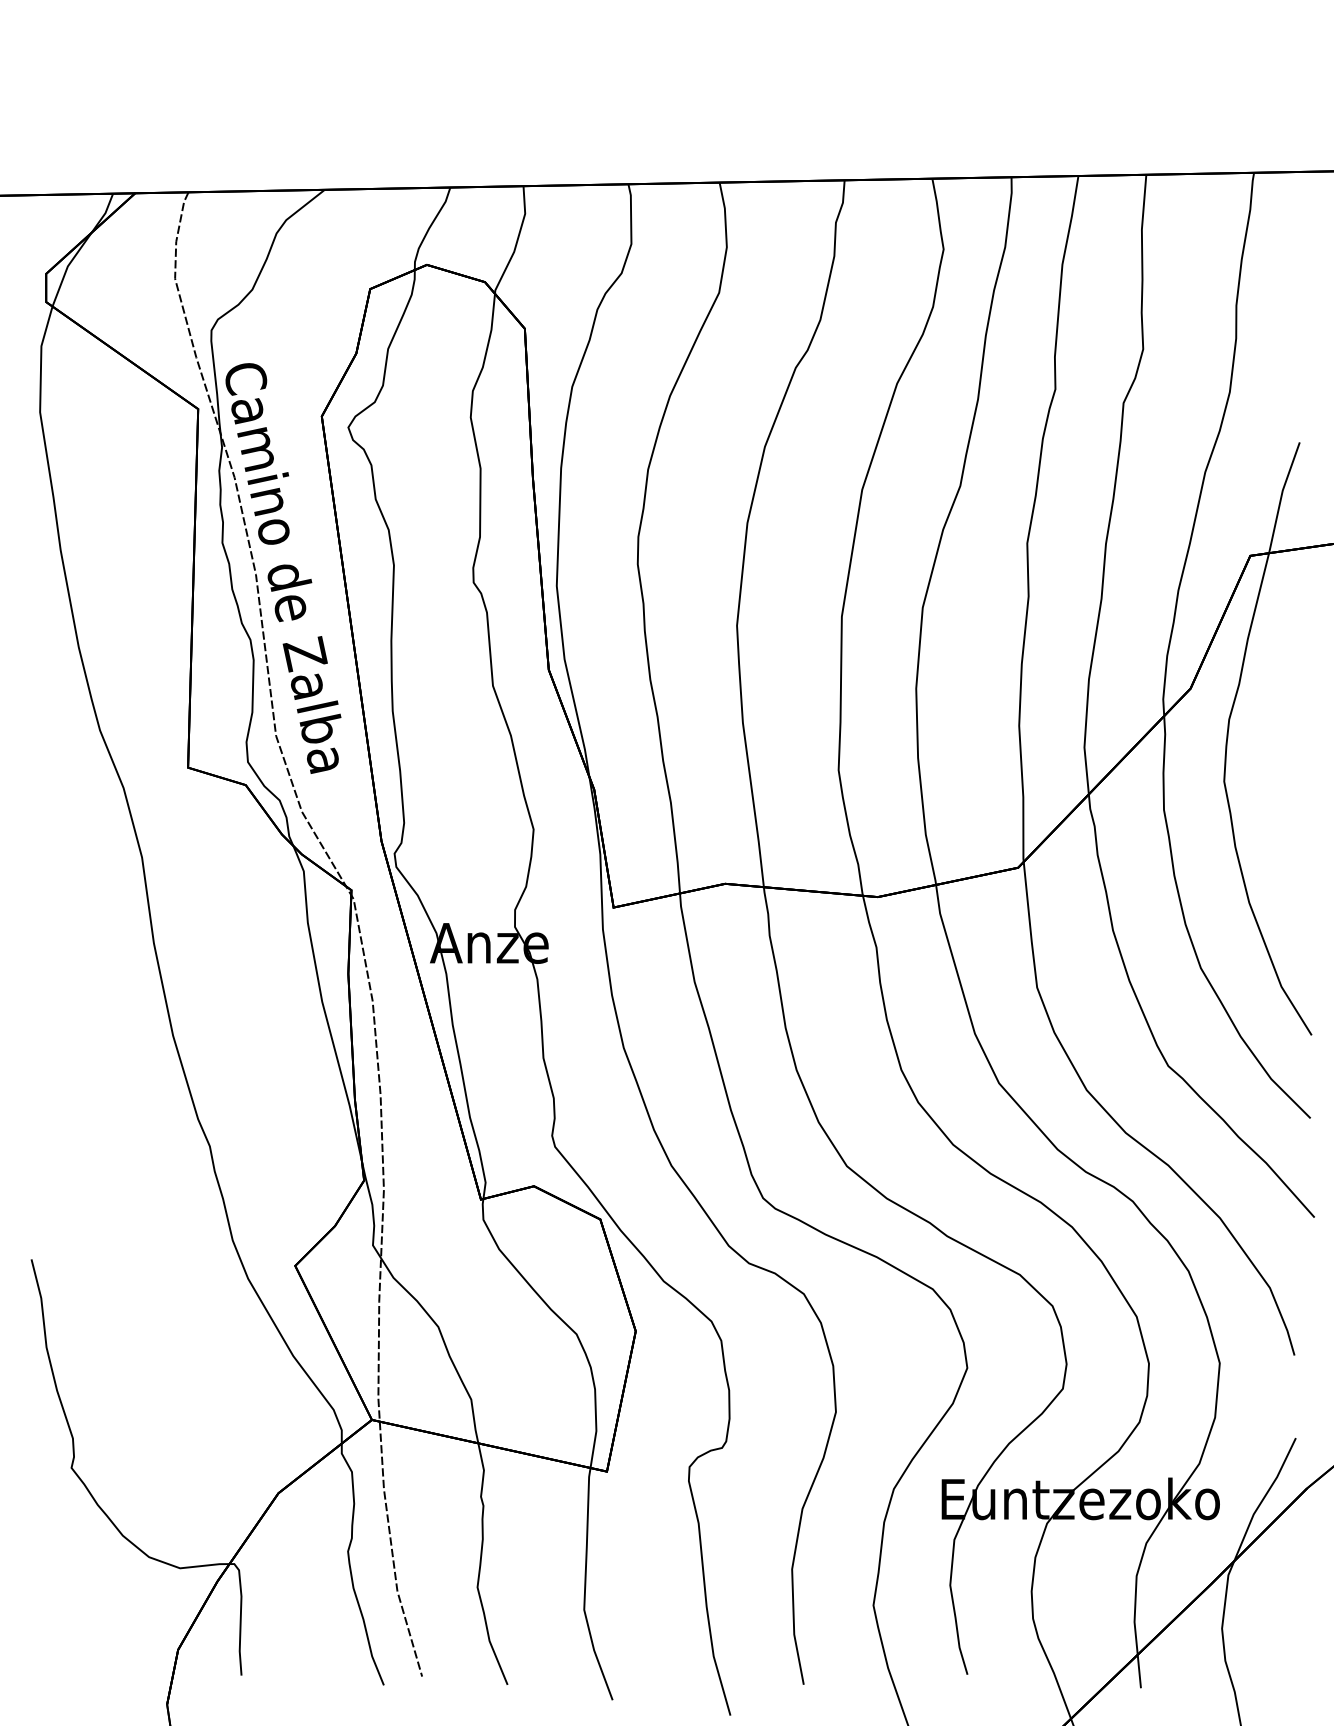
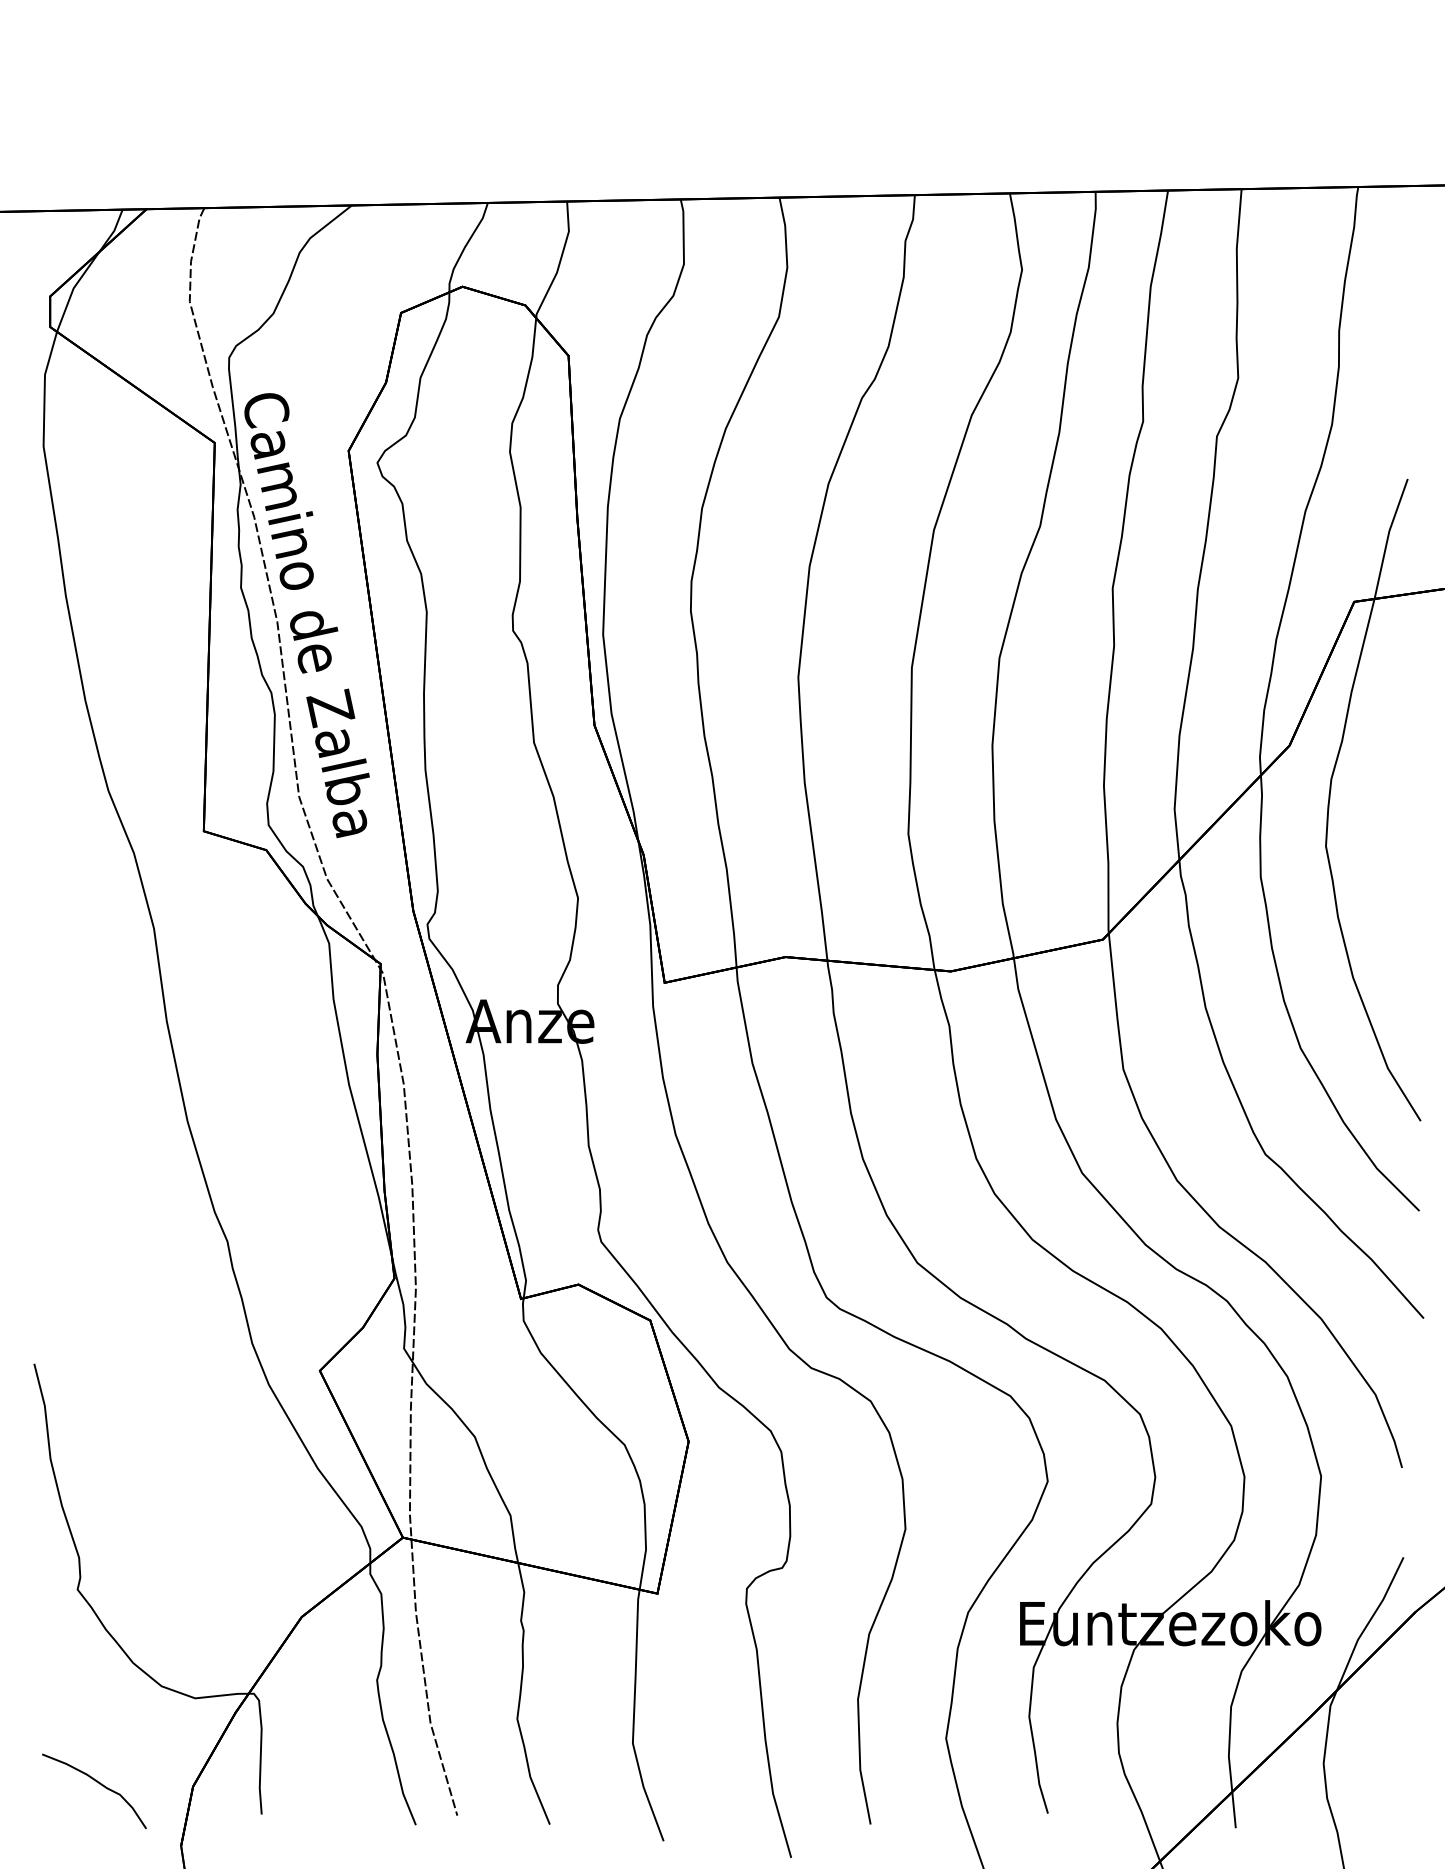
curve: (92, 1648) -> (100, 1785), added

